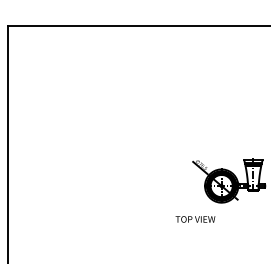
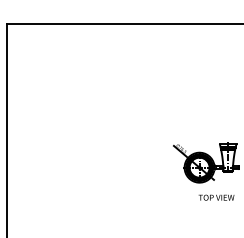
text: (195, 219) -> (216, 197), moved

